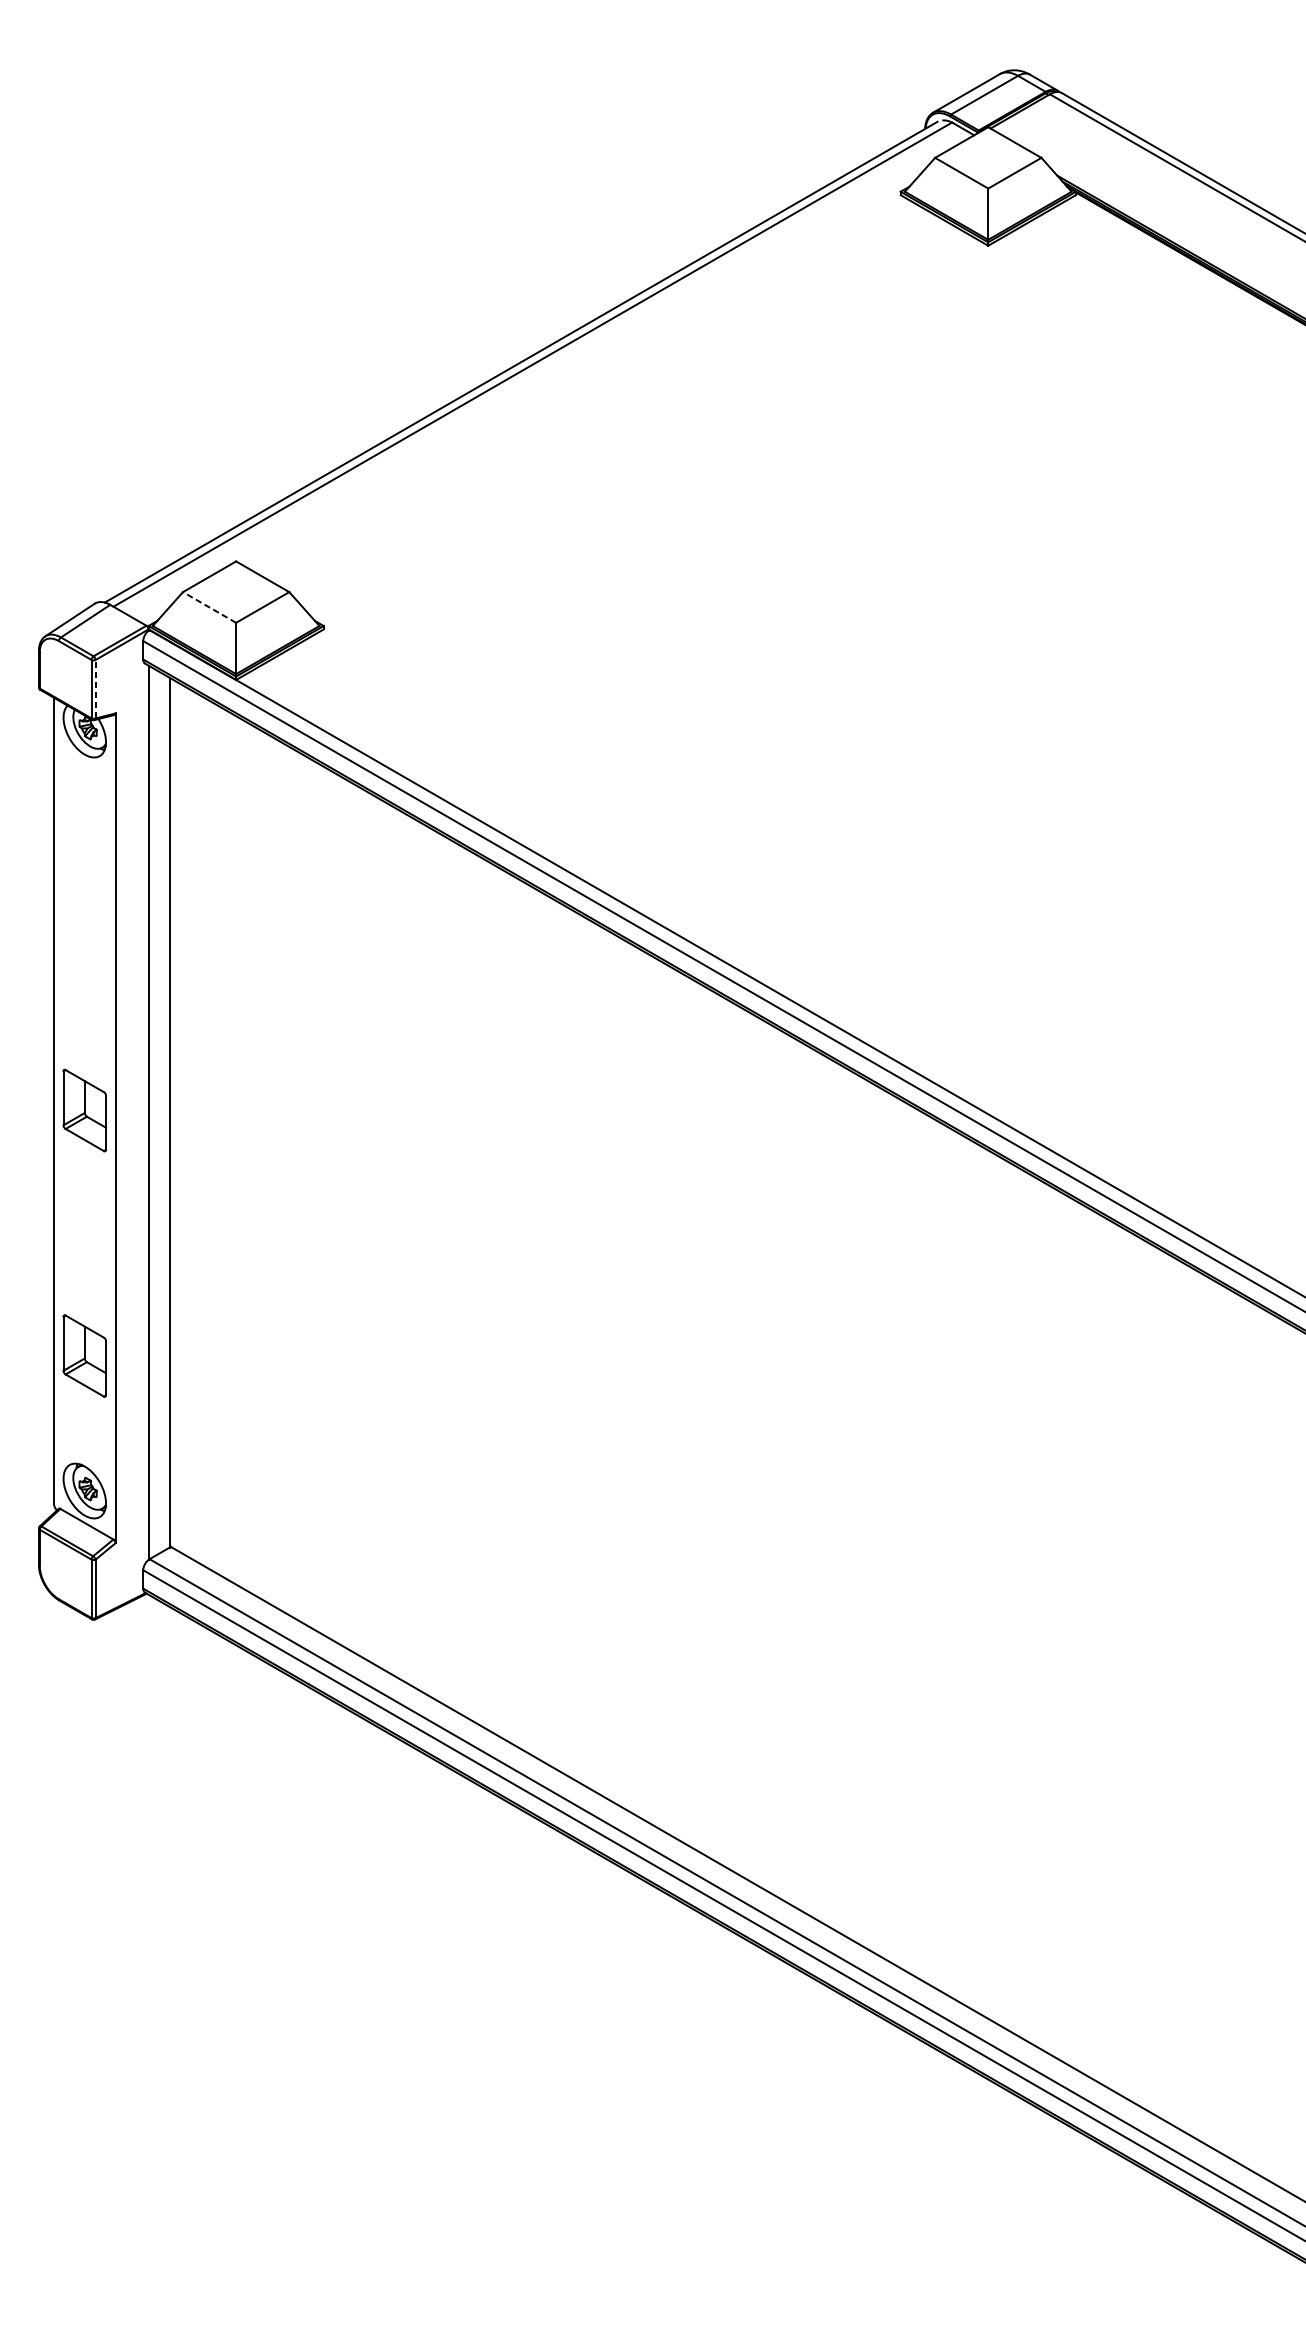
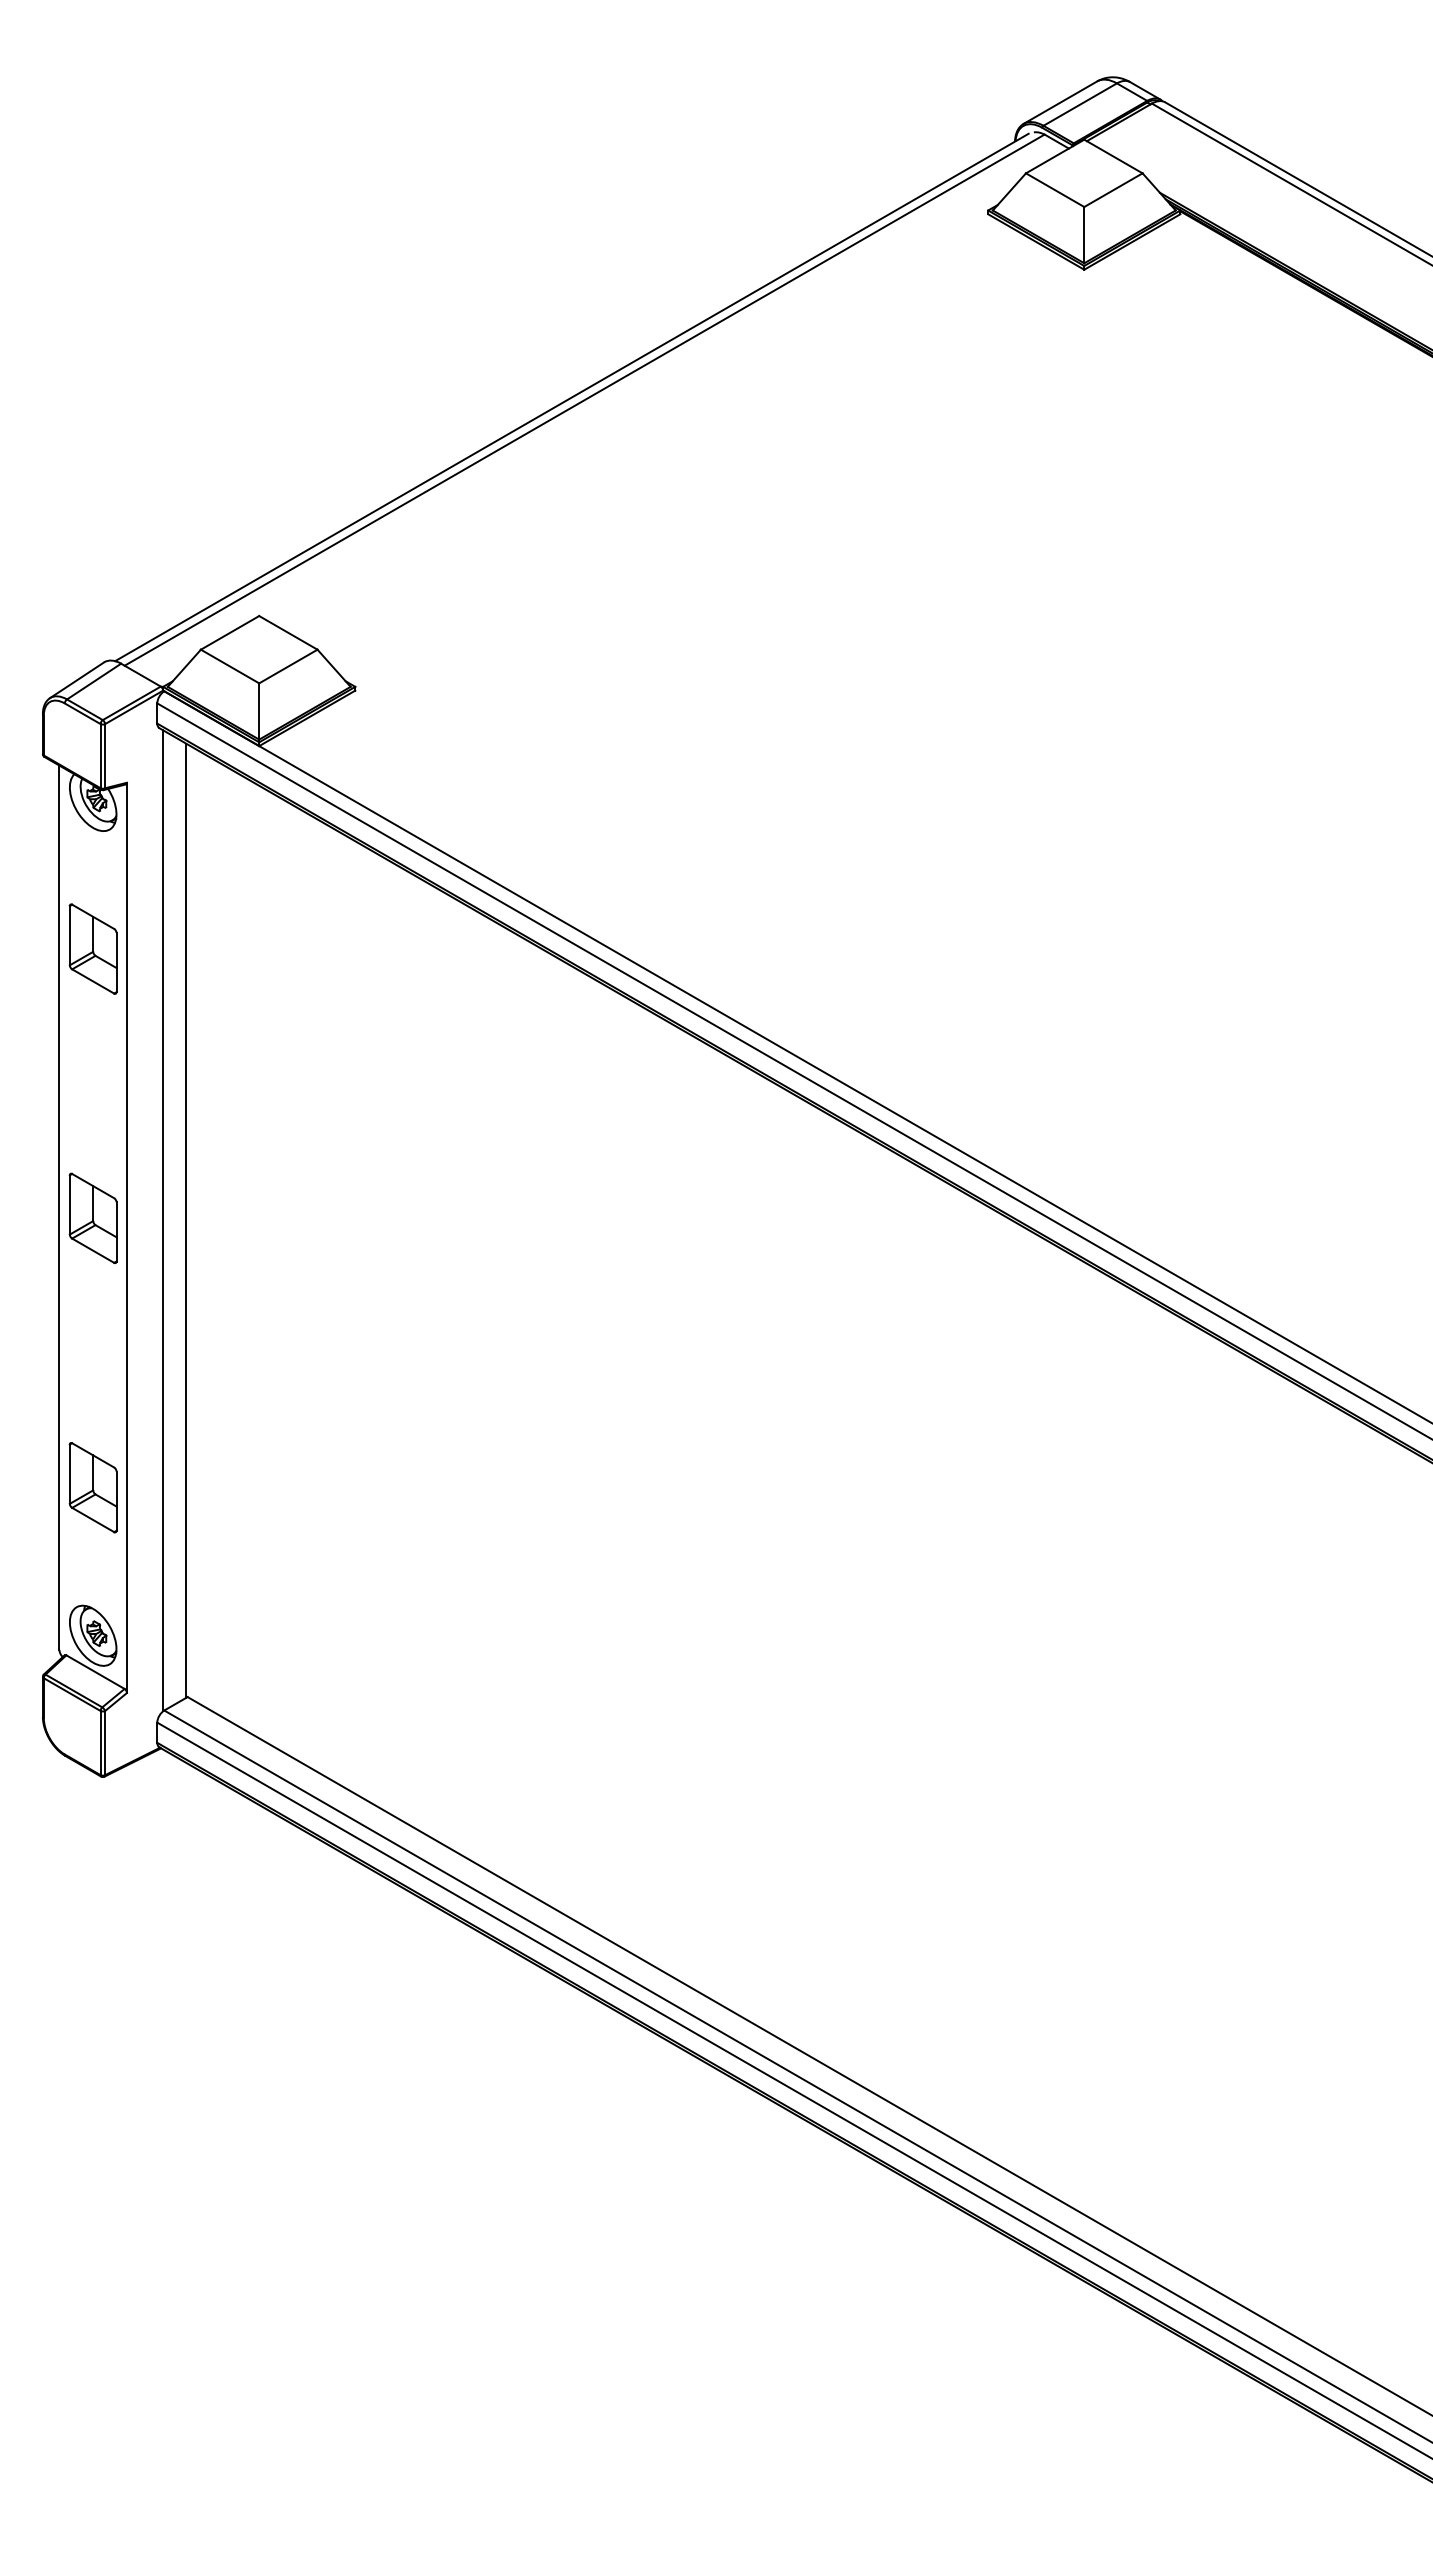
line: (209, 607) -> (230, 666), dashed -> solid
line: (96, 688) -> (105, 755), dashed -> solid
part: (84, 864) -> (92, 948), added

